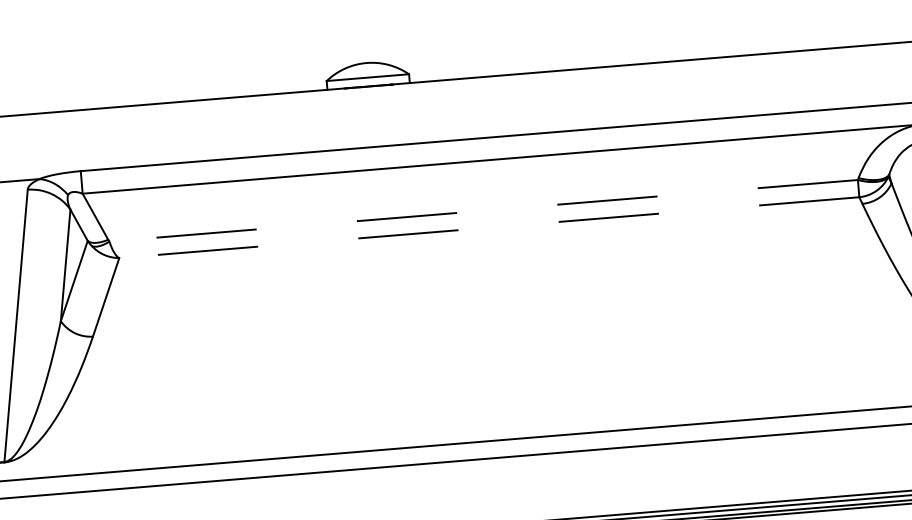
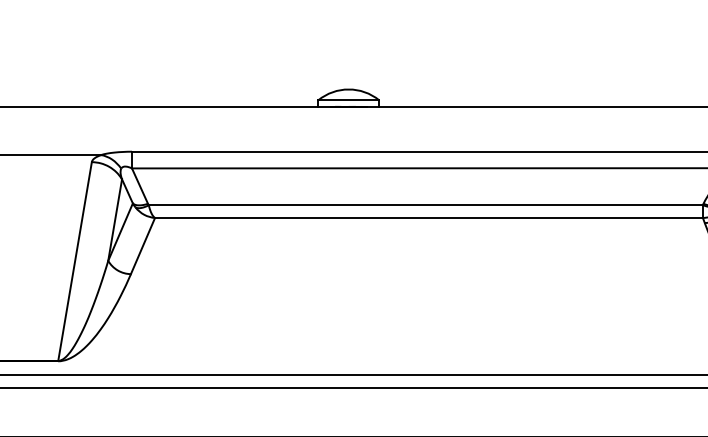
line: (483, 211) -> (425, 205), dashed -> solid
line: (489, 226) -> (429, 217), dashed -> solid

